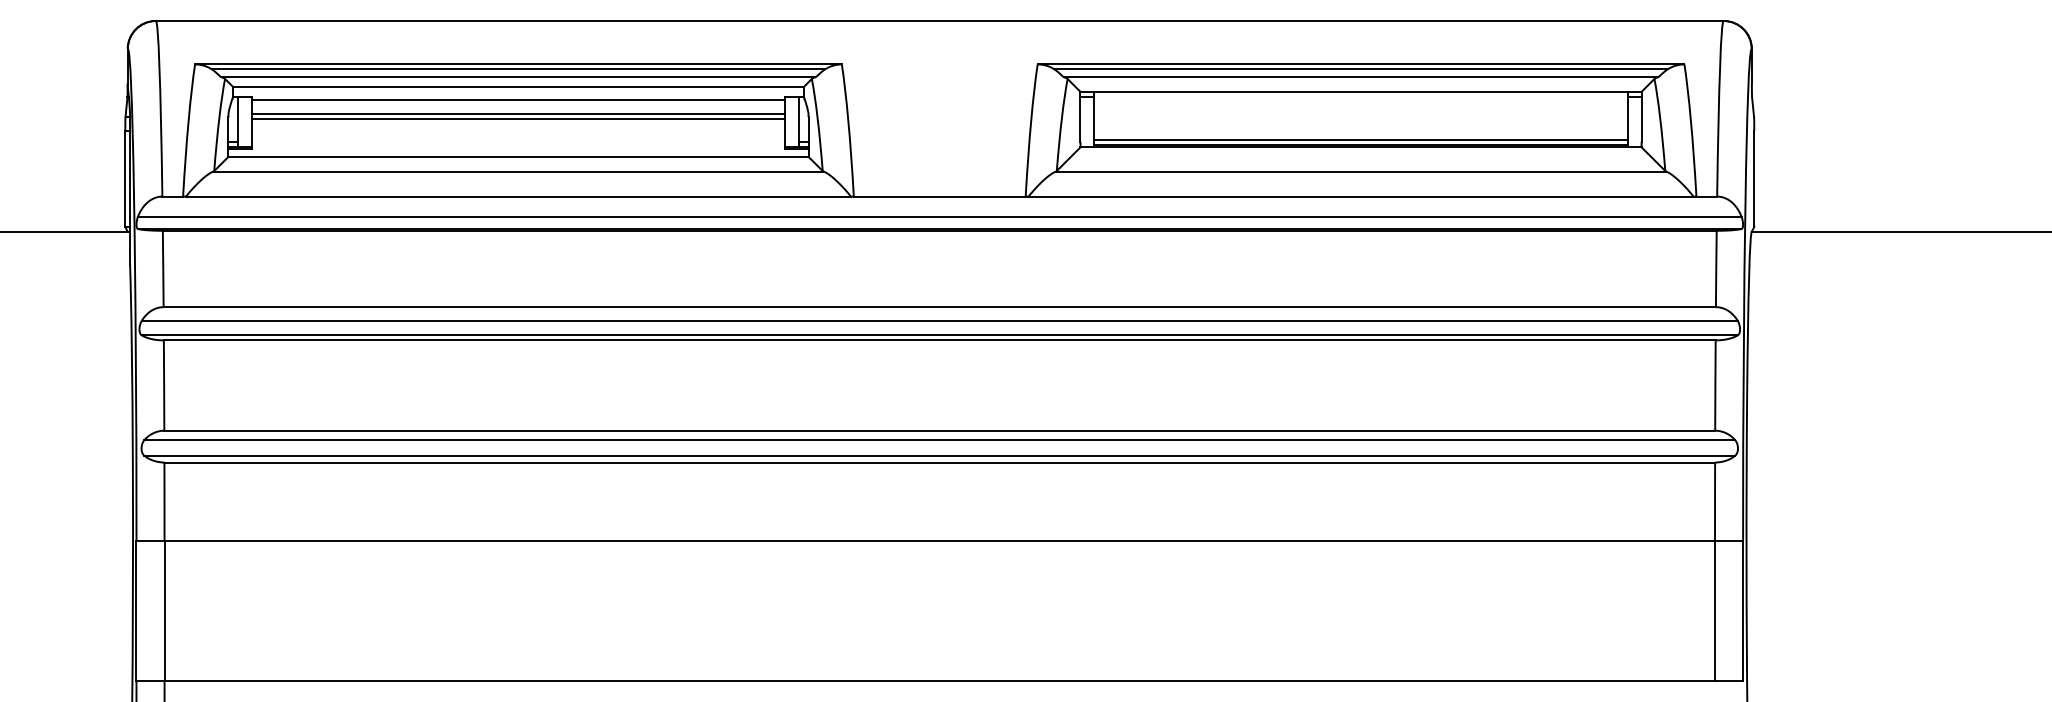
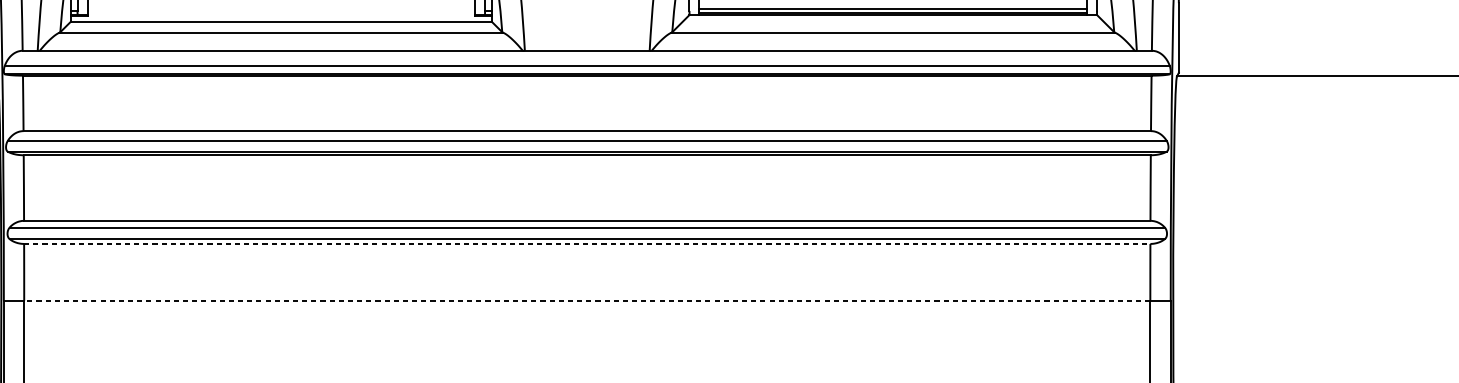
line: (940, 462) -> (587, 243), solid -> dashed
line: (939, 540) -> (587, 300), solid -> dashed

